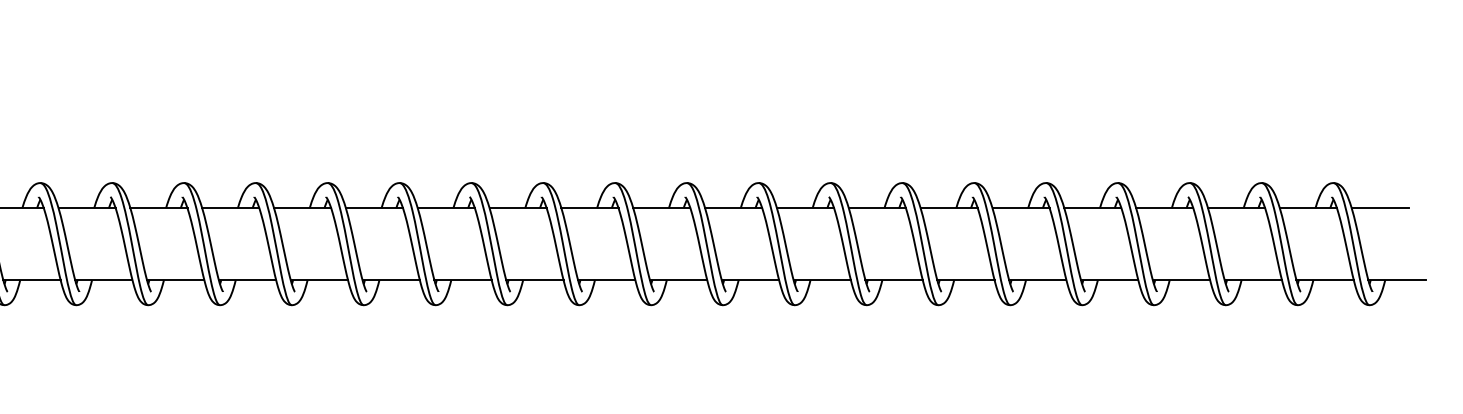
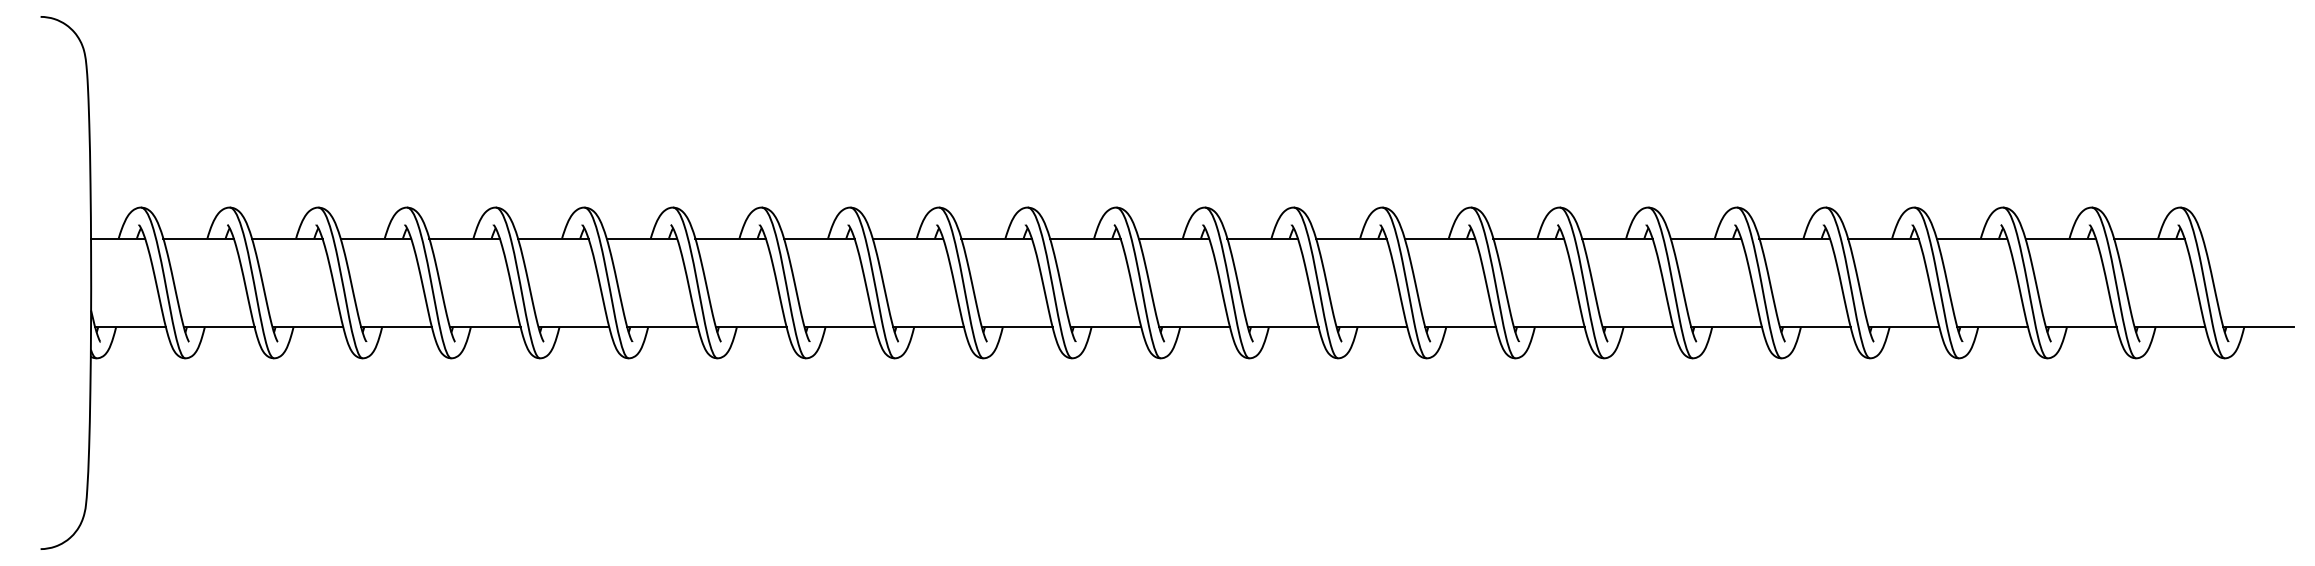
line: (1379, 208) -> (2237, 238), removed

